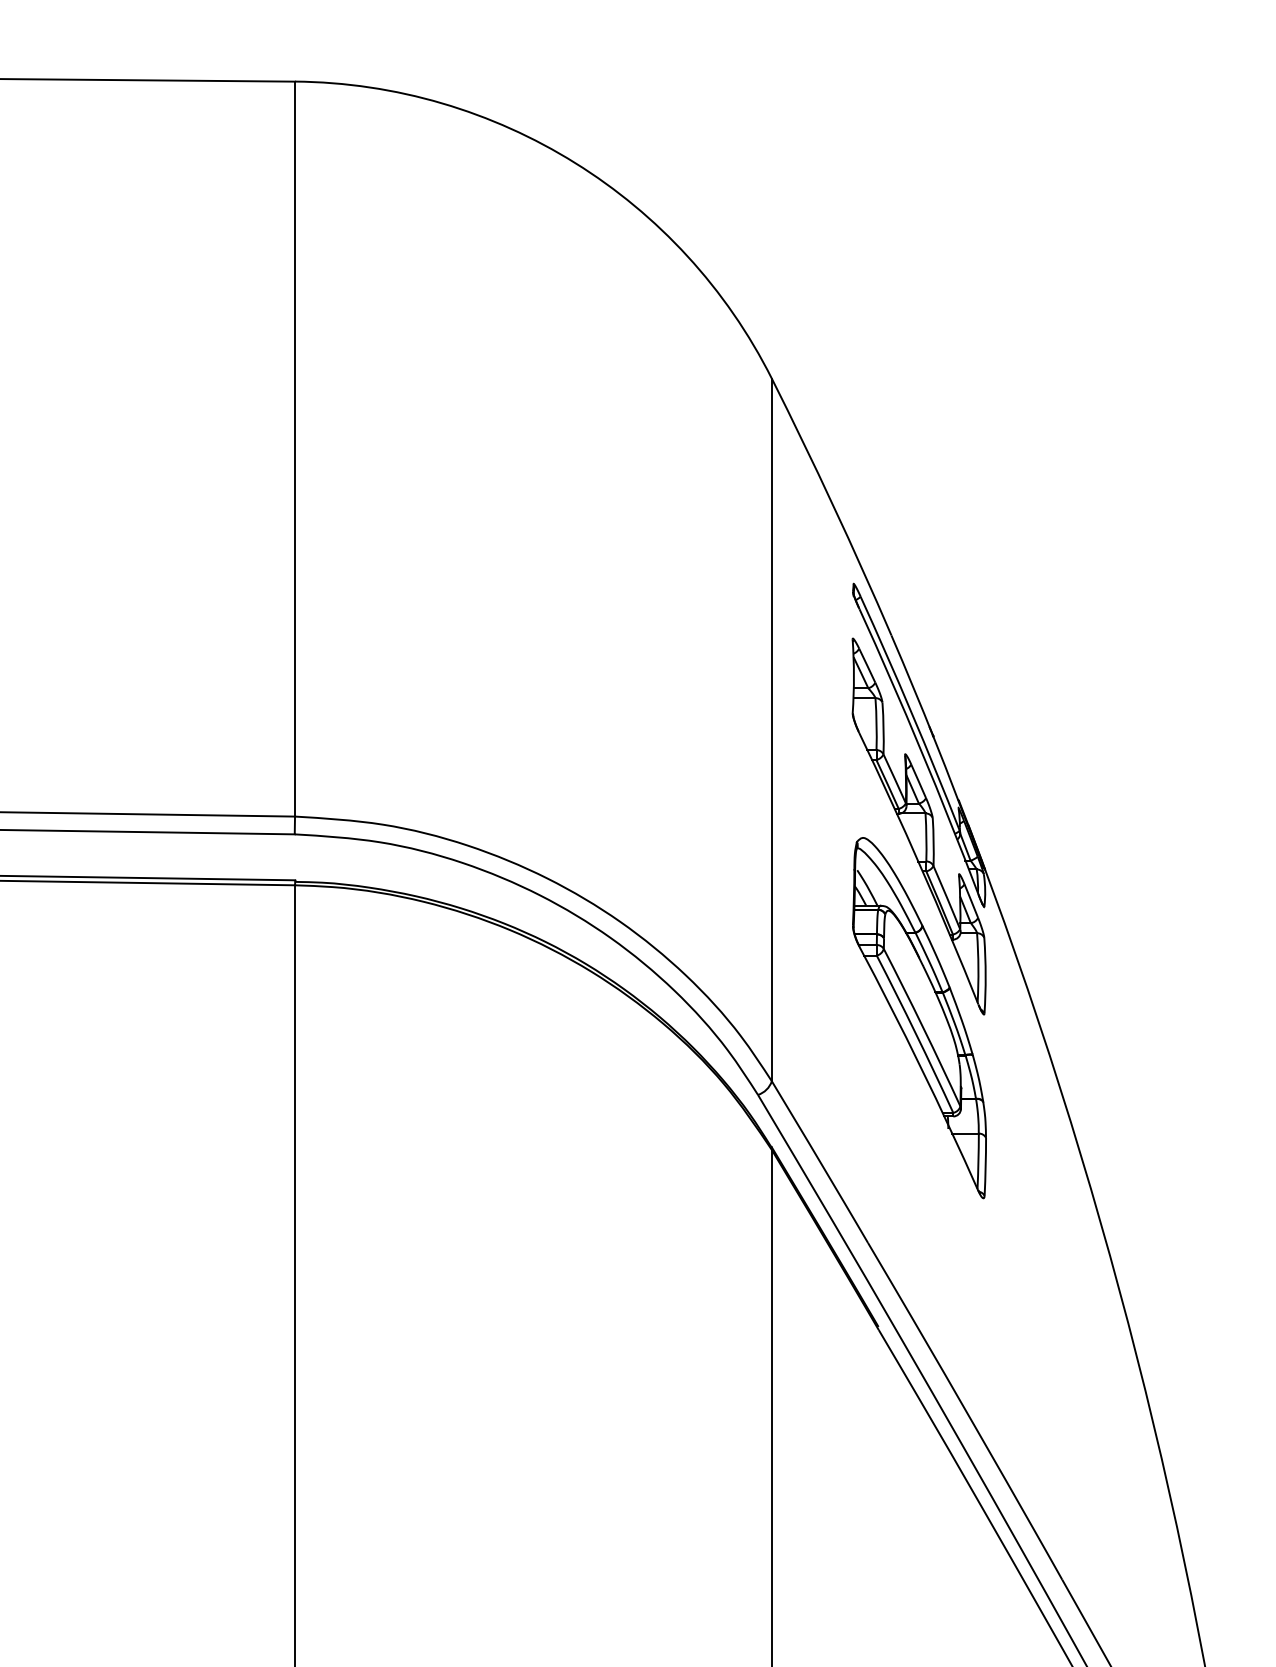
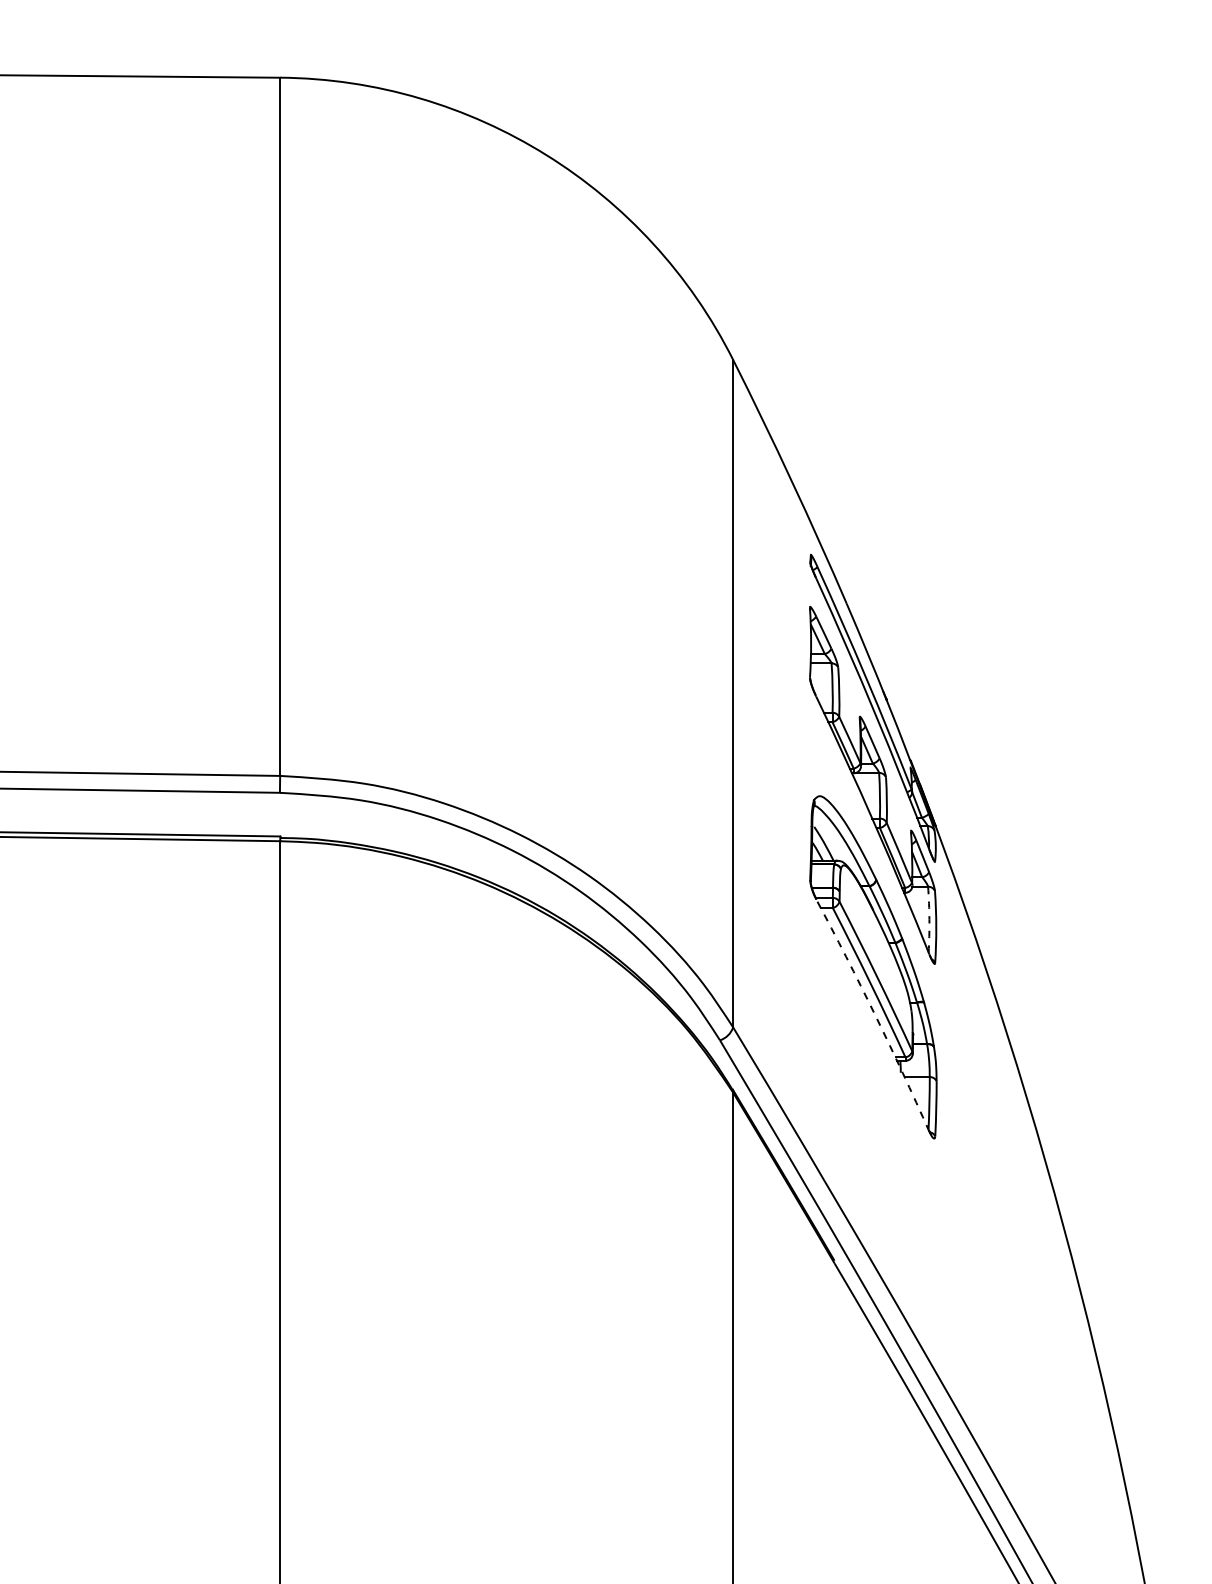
arc: (978, 967) -> (929, 919), solid -> dashed
arc: (921, 1067) -> (875, 1014), solid -> dashed

